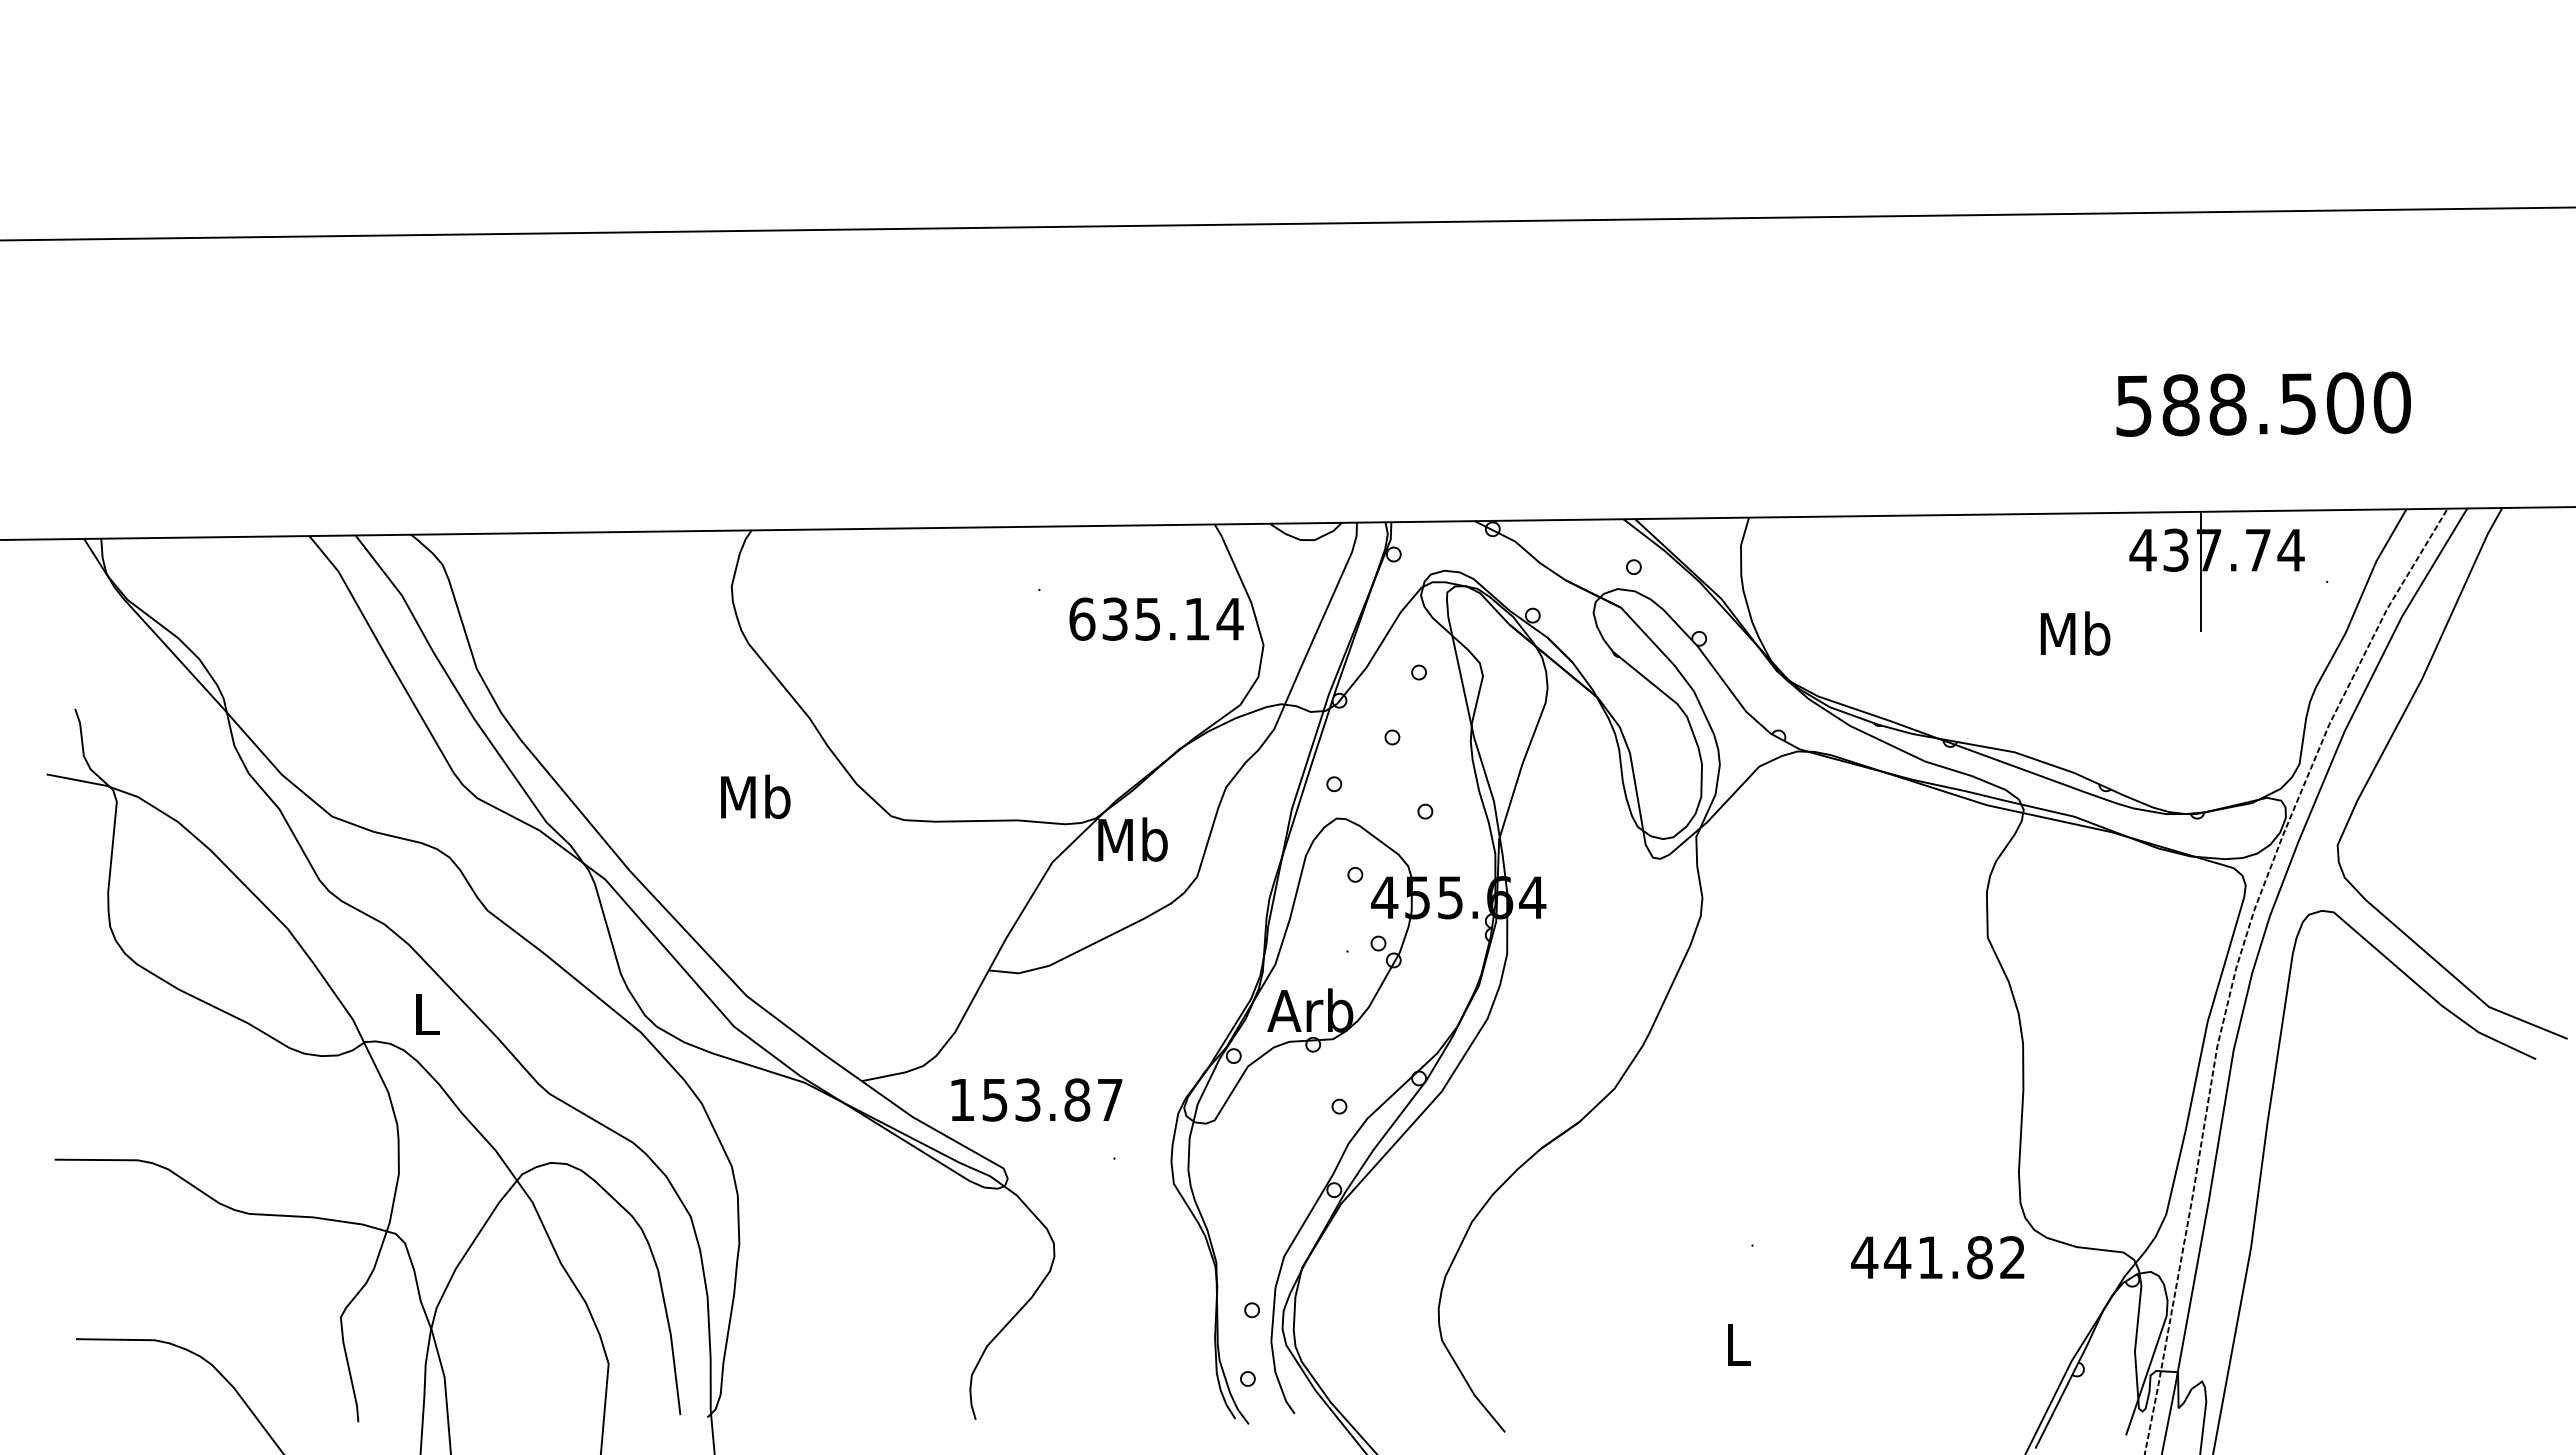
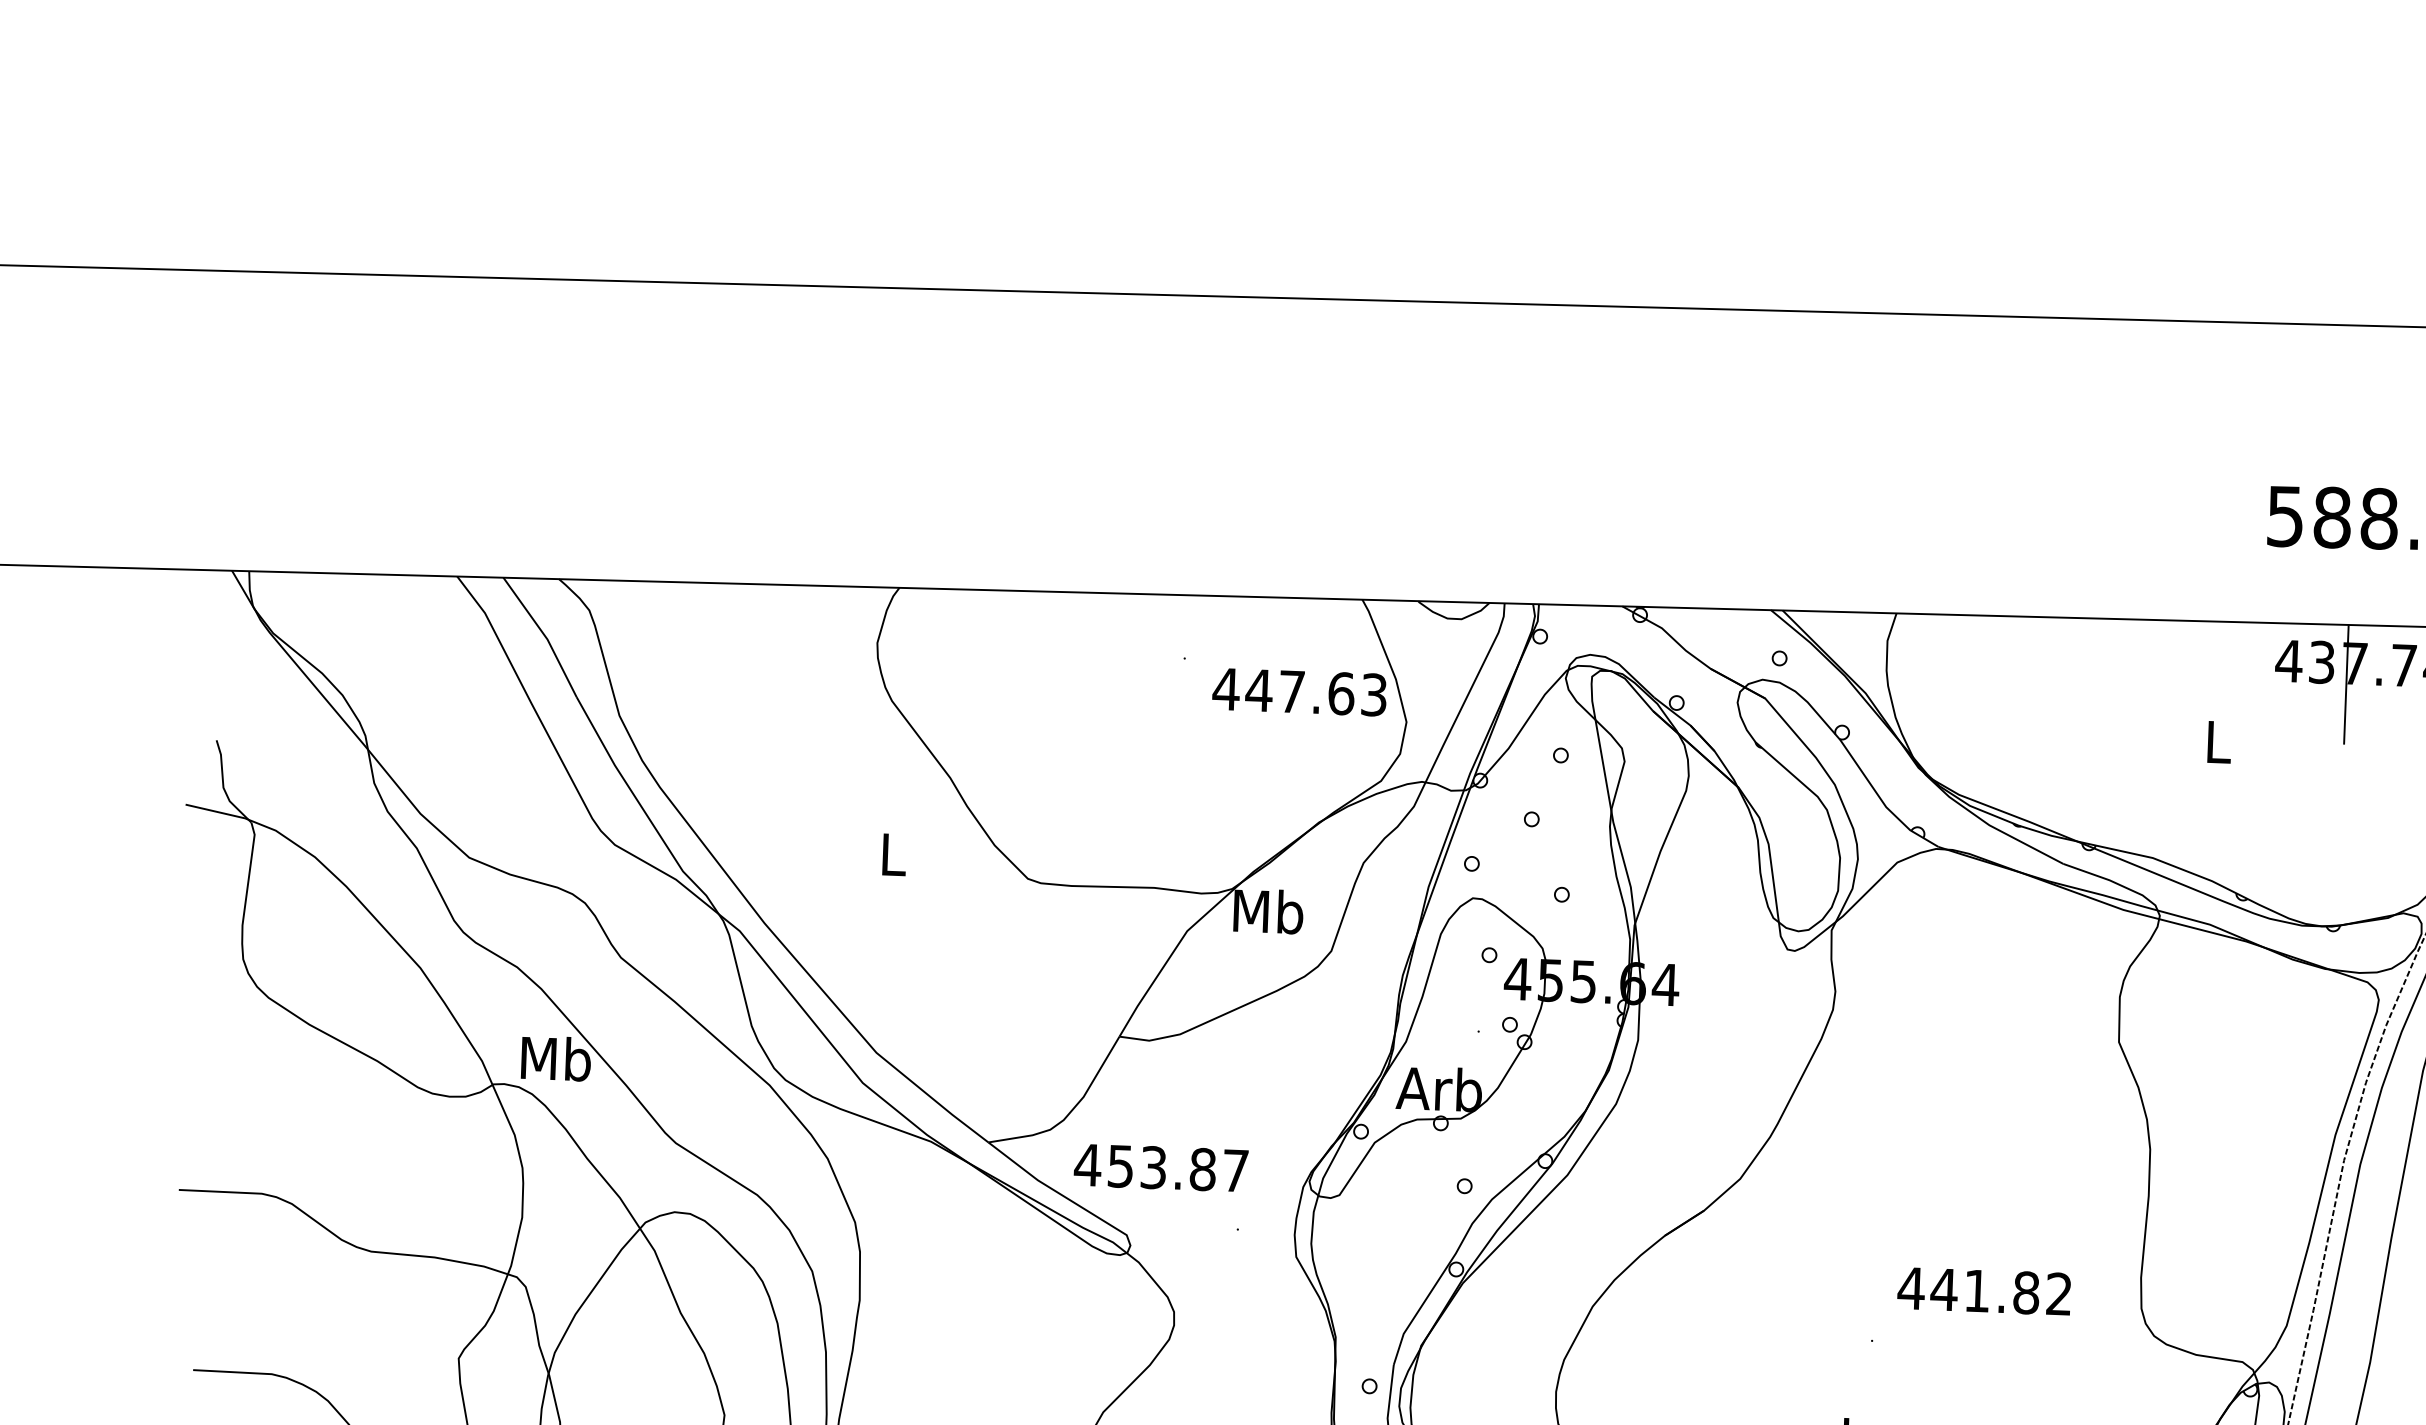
text: (1155, 618) -> (1299, 691), 635.14 -> 447.63
text: (2075, 633) -> (2218, 741), Mb -> L
text: (755, 796) -> (893, 853), Mb -> L
text: (426, 1013) -> (555, 1058), L -> Mb
text: (961, 1099) -> (1087, 1164), 153.87 -> 453.87
text: (1937, 1257) -> (1984, 1291), moved

